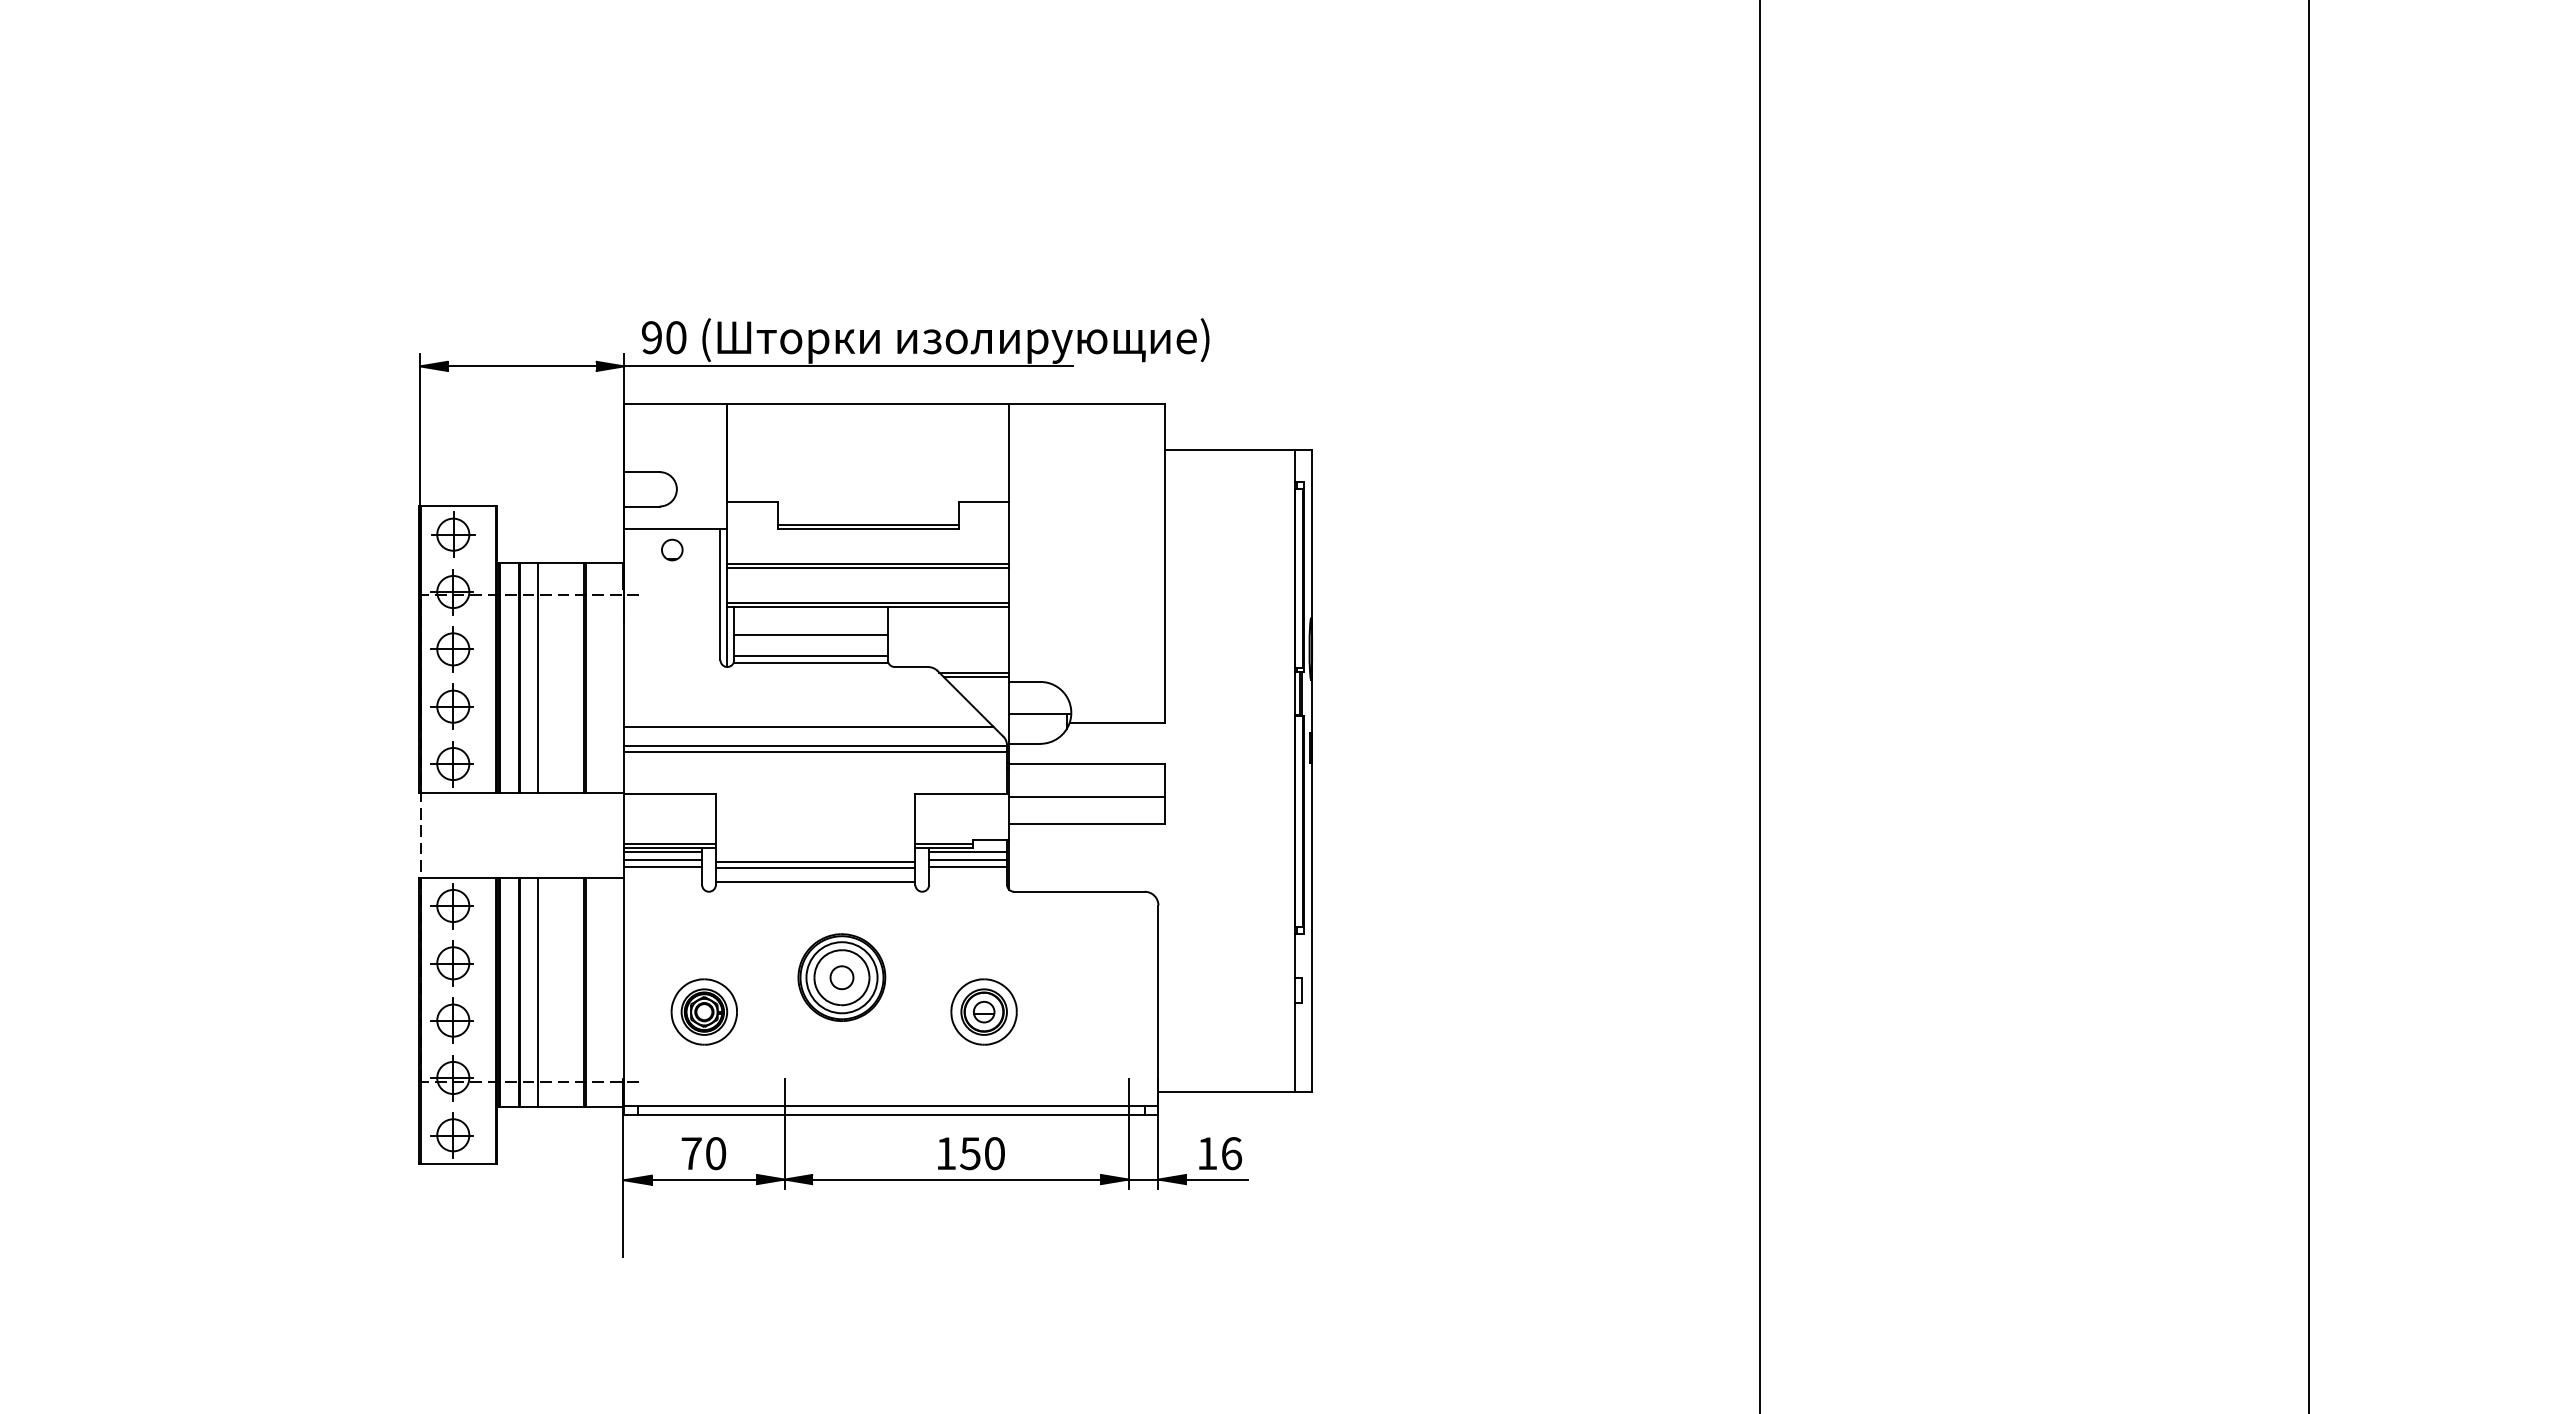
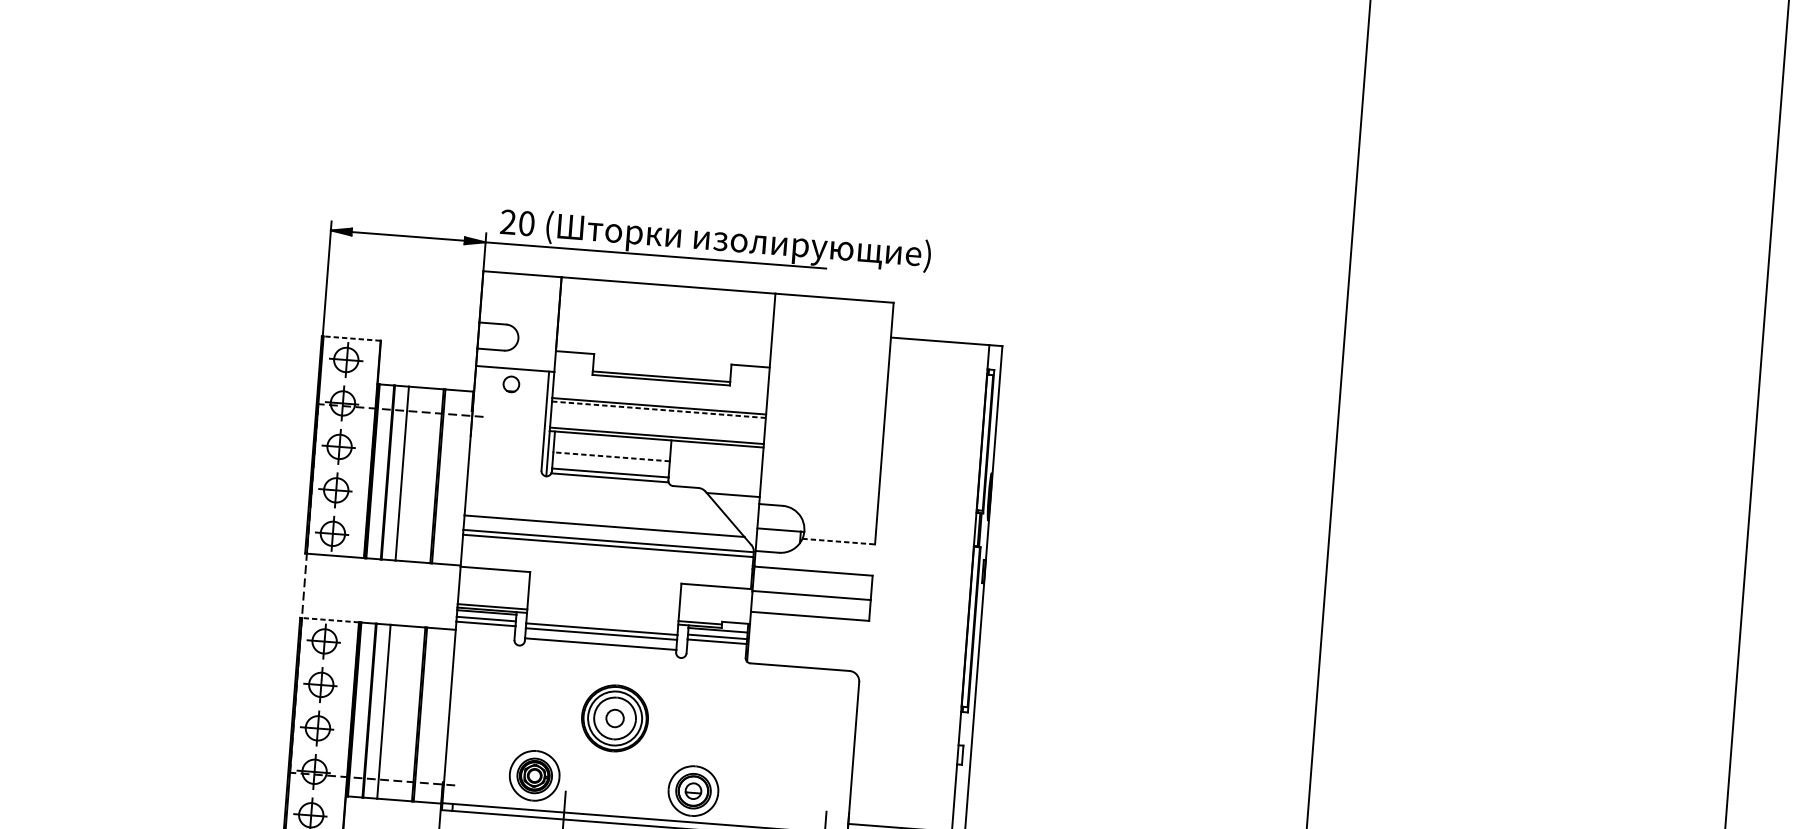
text: (652, 337) -> (508, 222), 90 -> 20
line: (458, 506) -> (351, 338), solid -> dashed
line: (867, 568) -> (658, 409), solid -> dashed
line: (811, 634) -> (611, 456), solid -> dashed
line: (976, 677) -> (734, 498), removed
line: (1117, 723) -> (838, 541), solid -> dashed
line: (458, 877) -> (330, 620), solid -> dashed
part: (703, 1011) -> (534, 775), moved
part: (983, 1011) -> (693, 790), moved

